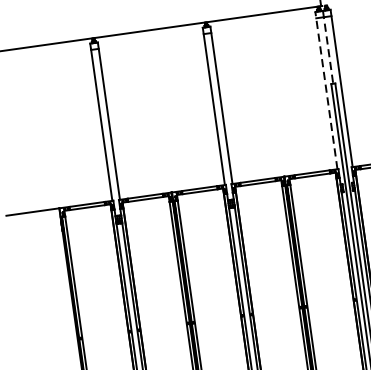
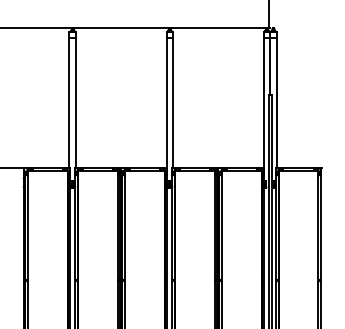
line: (328, 48) -> (270, 64), dashed -> solid
line: (326, 90) -> (263, 99), dashed -> solid

